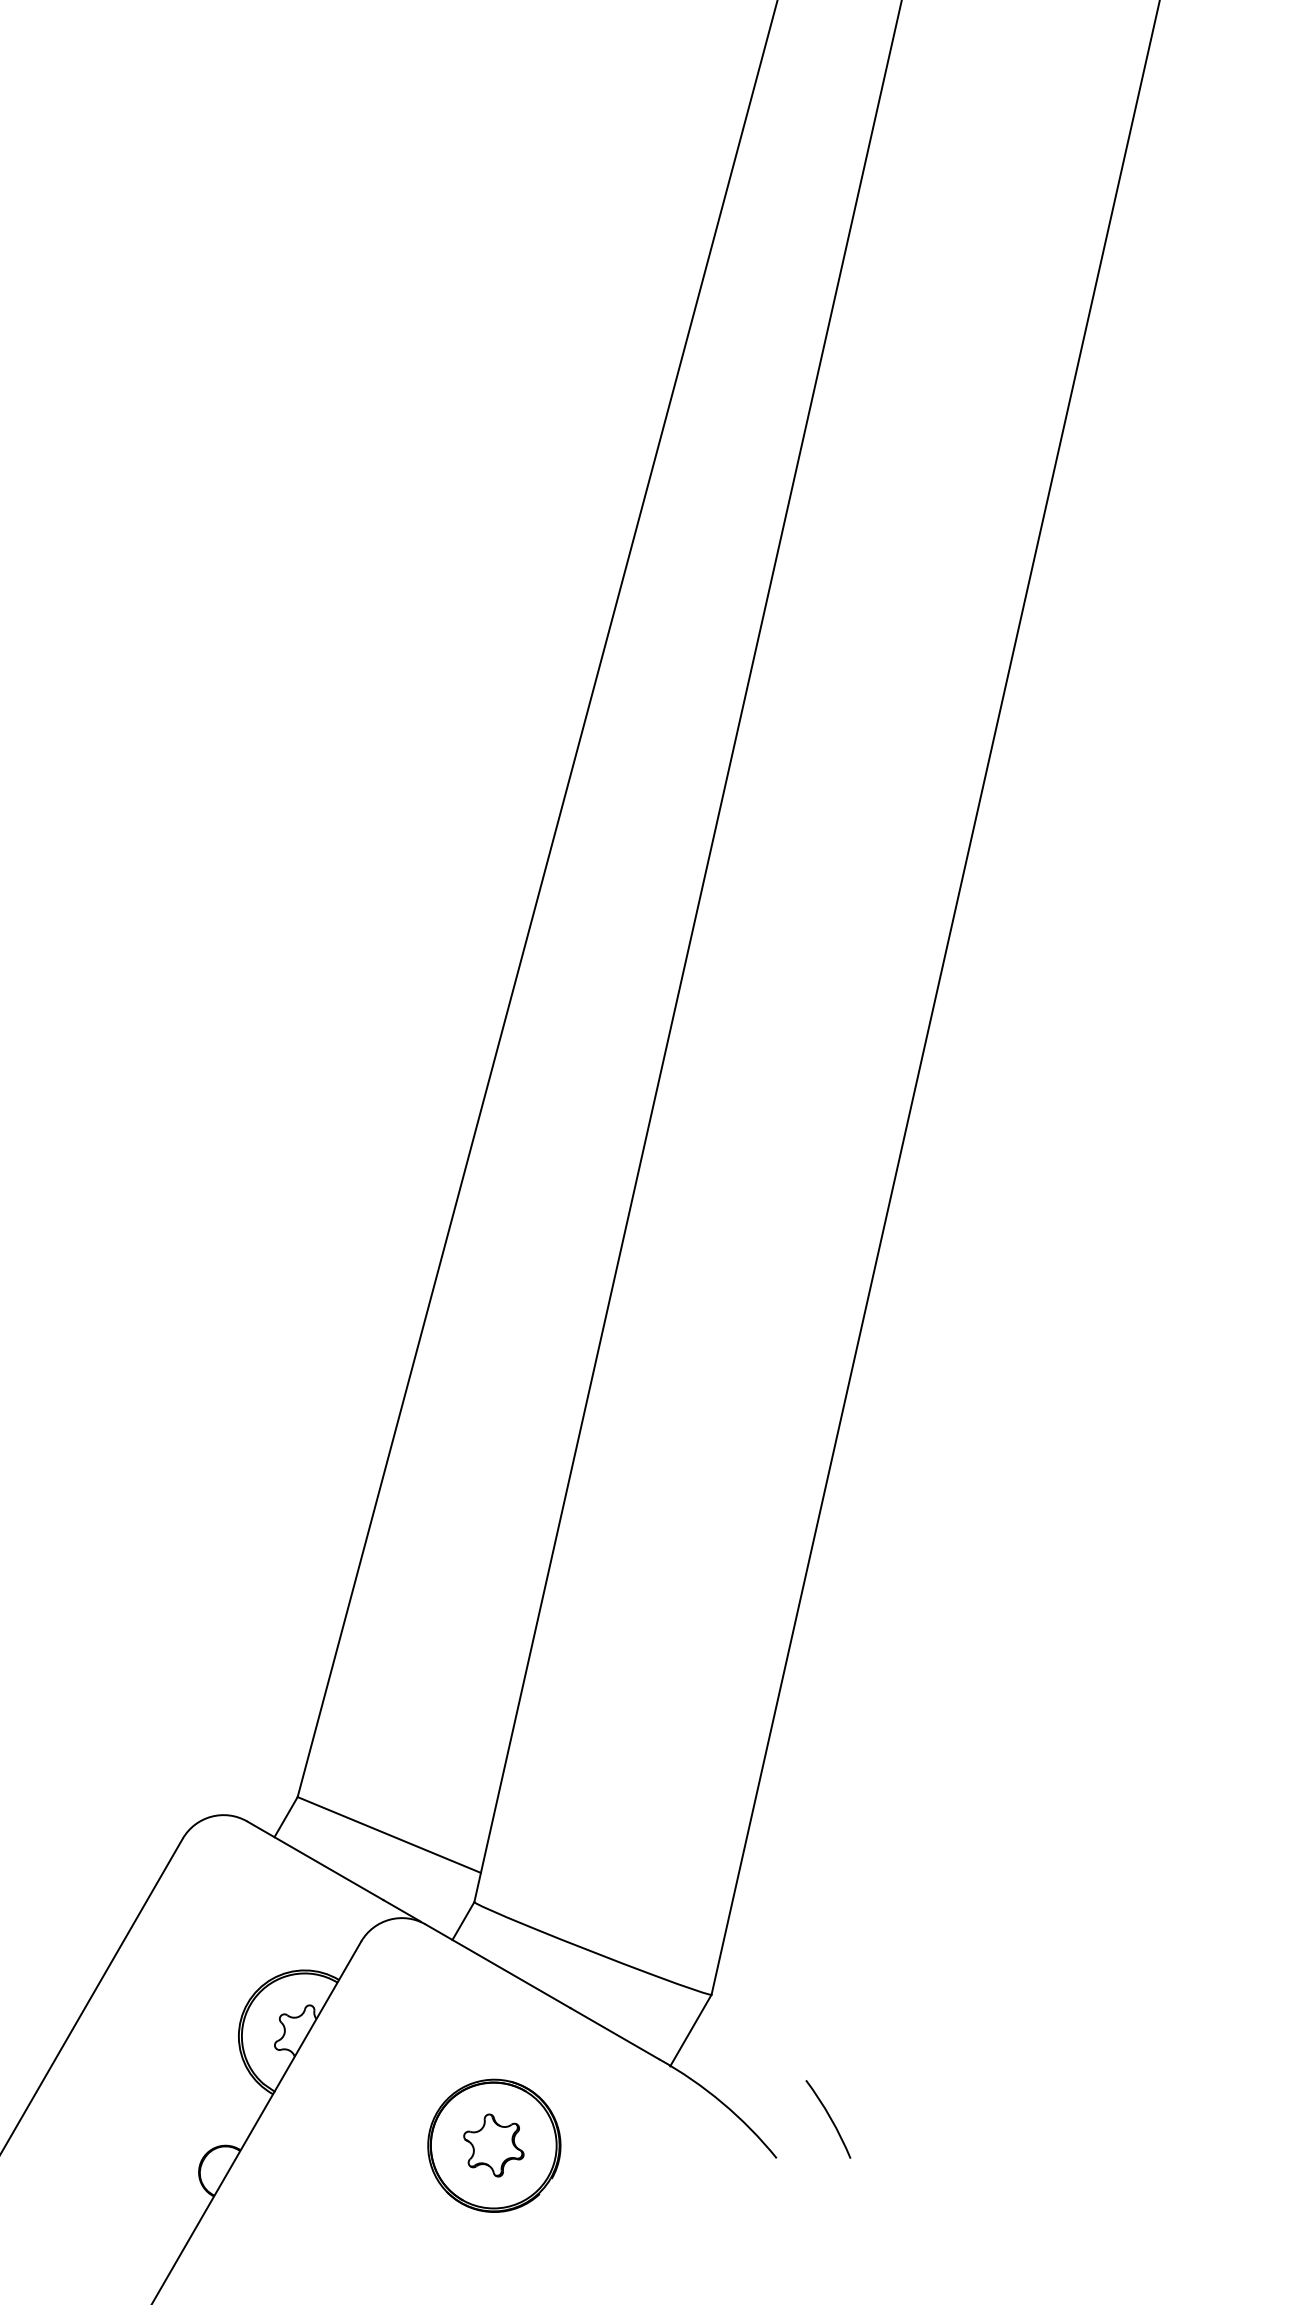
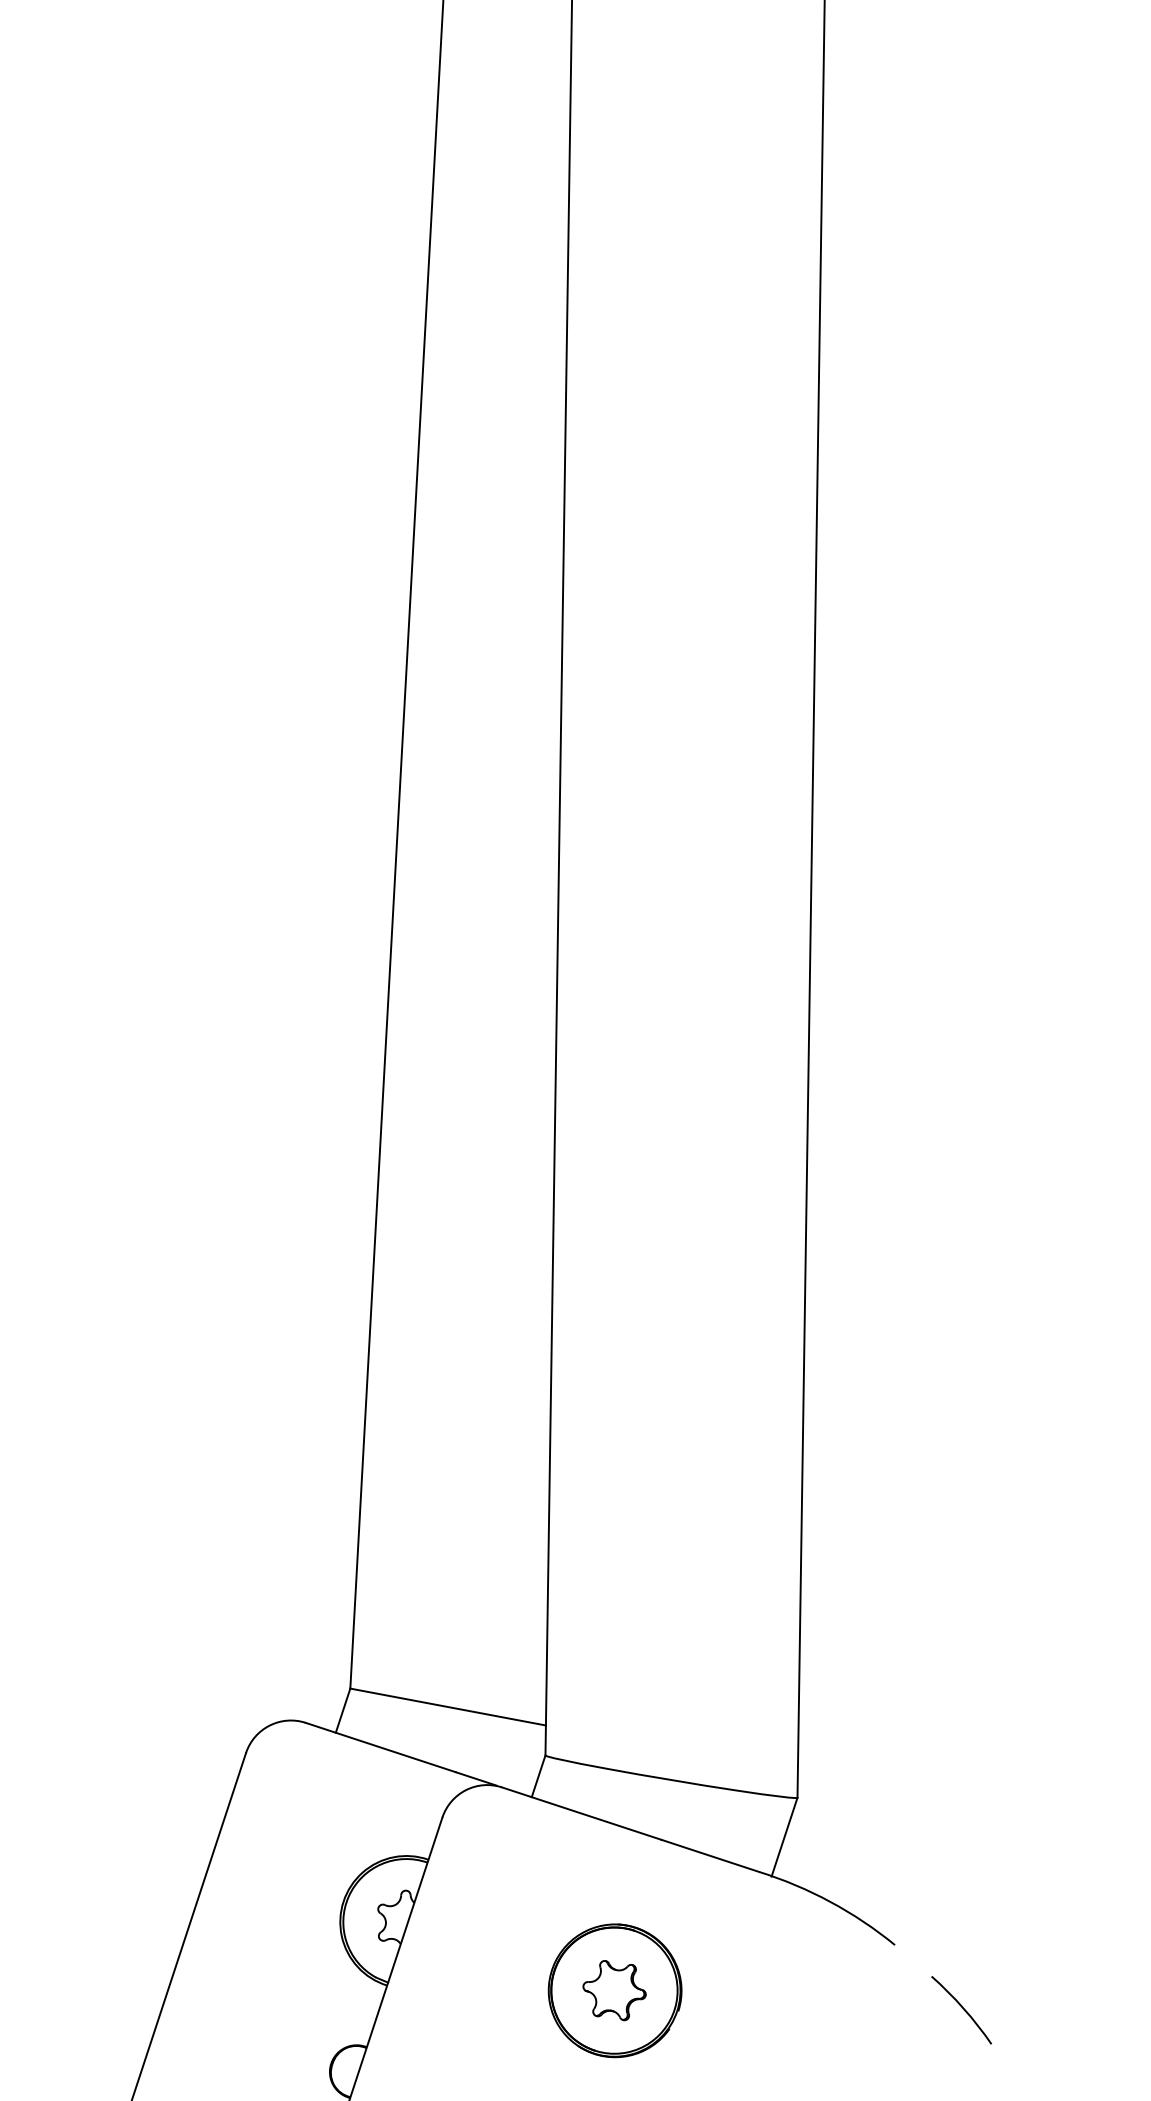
arc: (829, 2118) -> (962, 2009), moved

